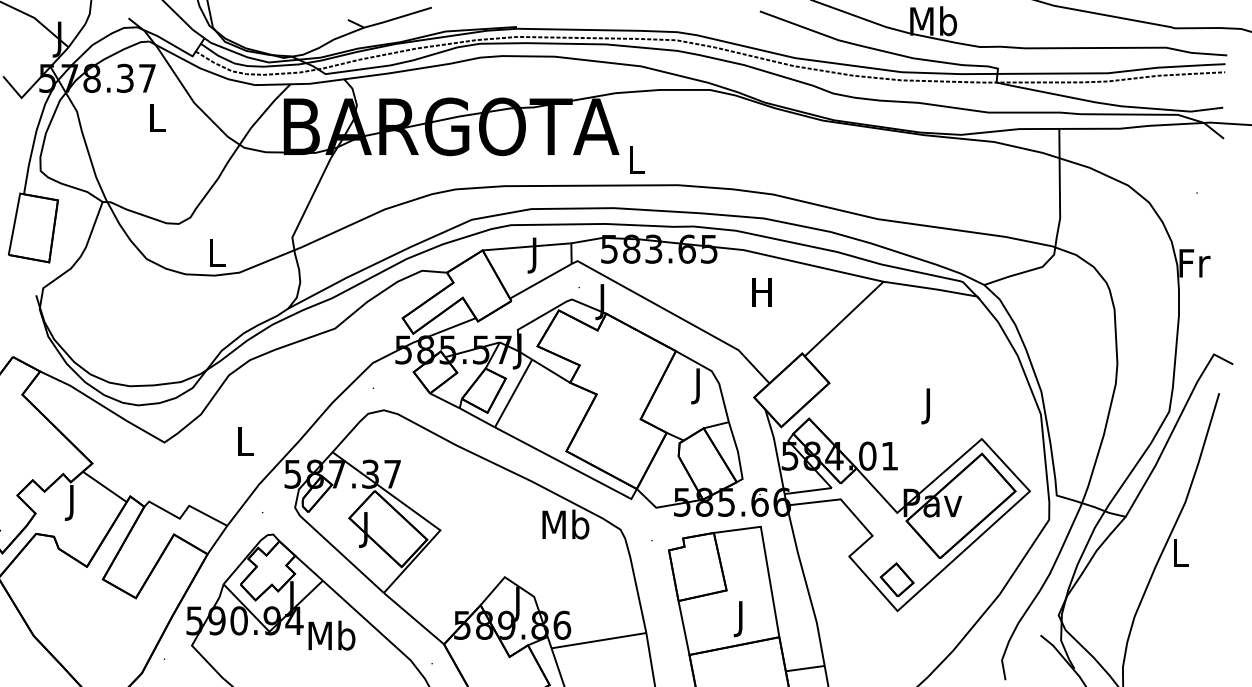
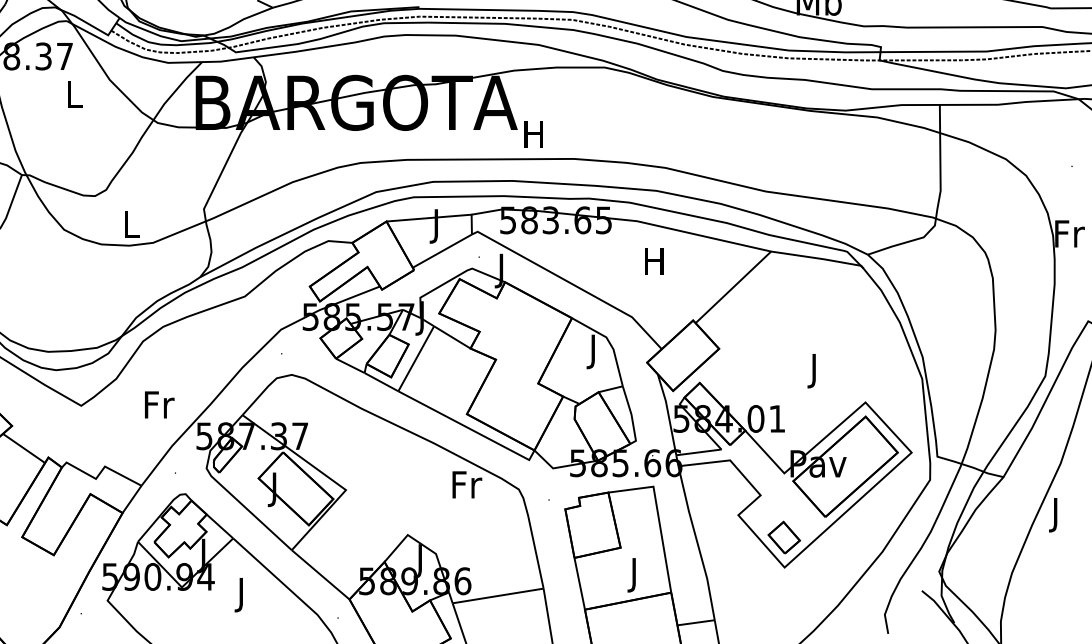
text: (635, 159) -> (533, 134), L -> H
text: (245, 441) -> (158, 404), L -> Fr
text: (565, 524) -> (466, 484), Mb -> Fr
text: (1180, 556) -> (1056, 515), L -> J
text: (331, 638) -> (241, 593), Mb -> J

